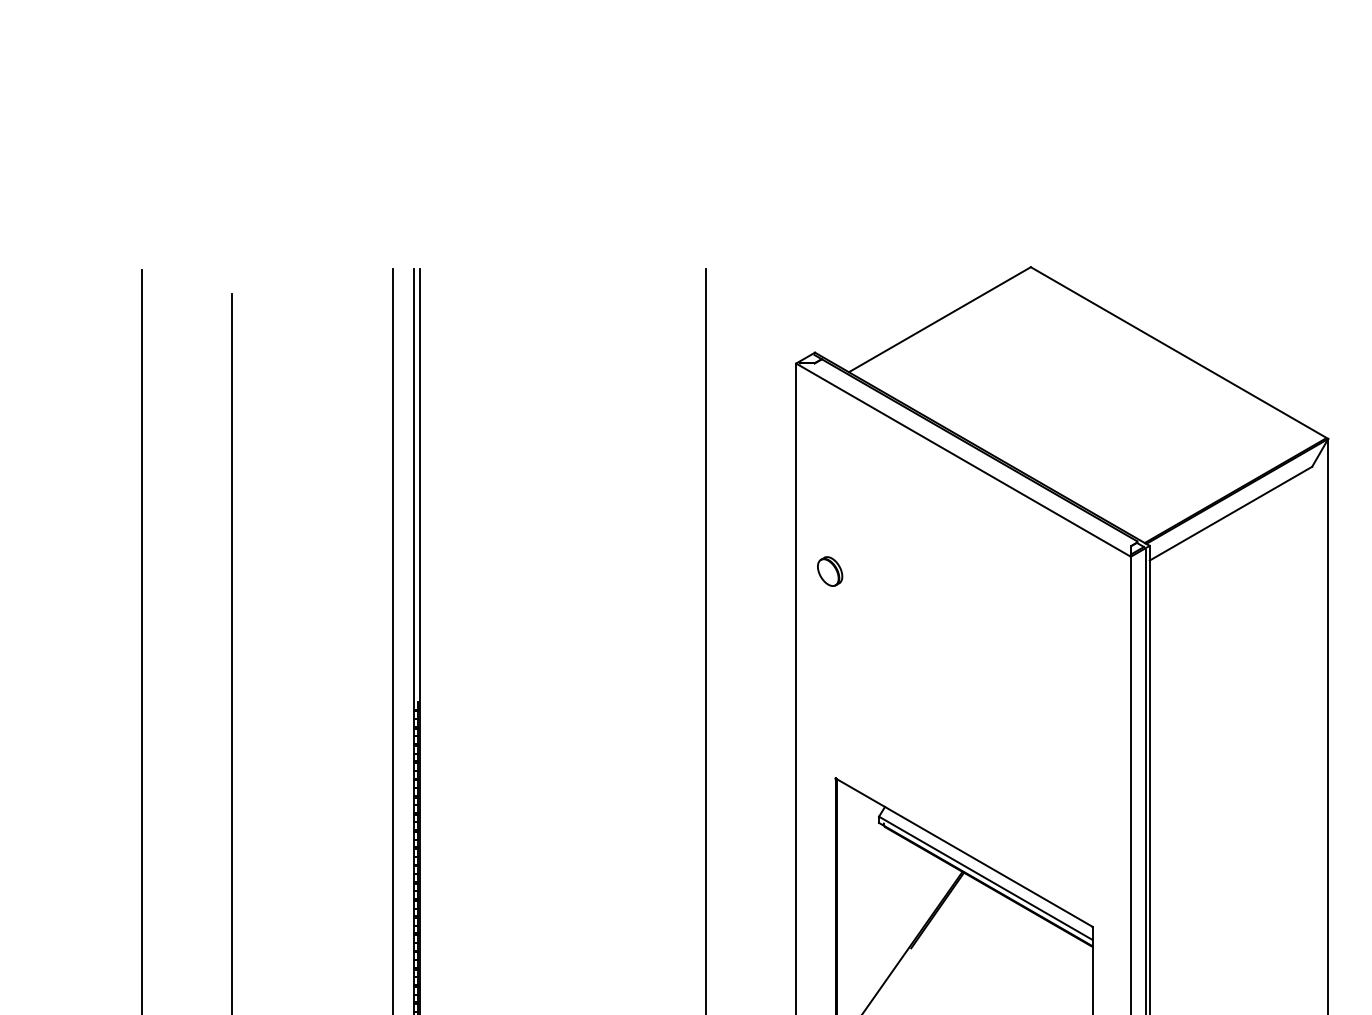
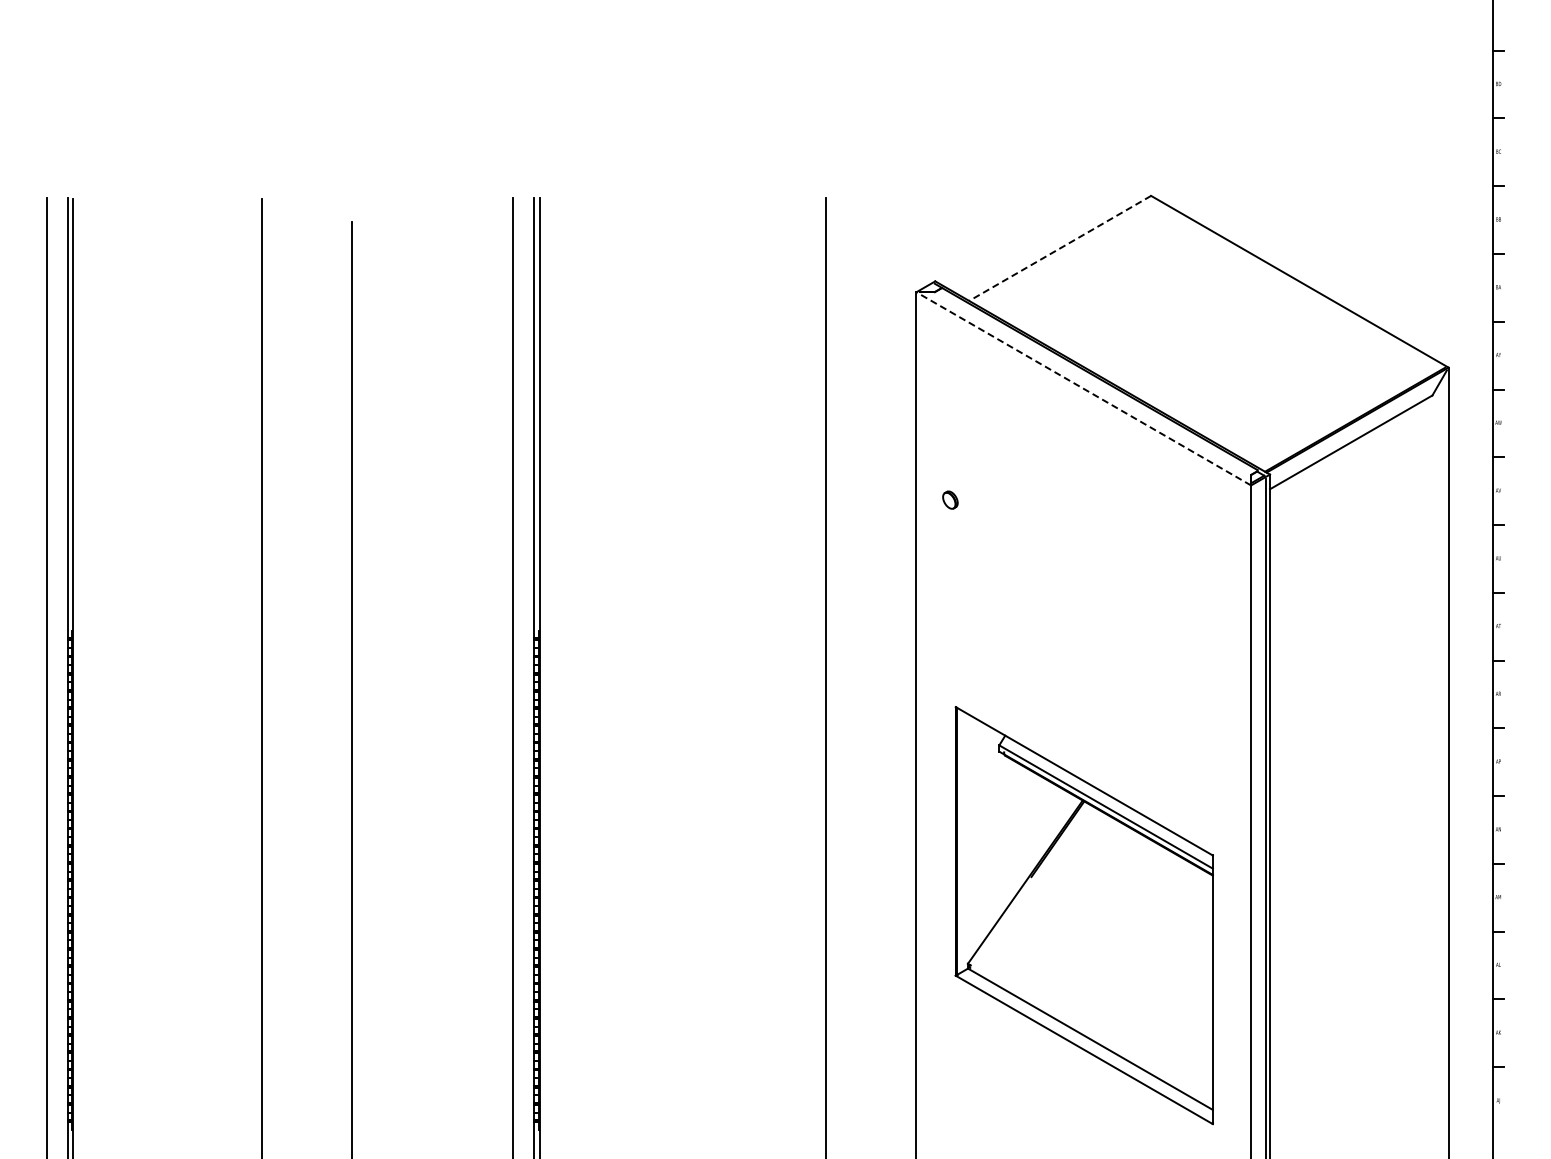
line: (939, 319) -> (1059, 248), solid -> dashed
line: (963, 459) -> (1083, 388), solid -> dashed
part: (830, 570) -> (950, 499), size x0.6

